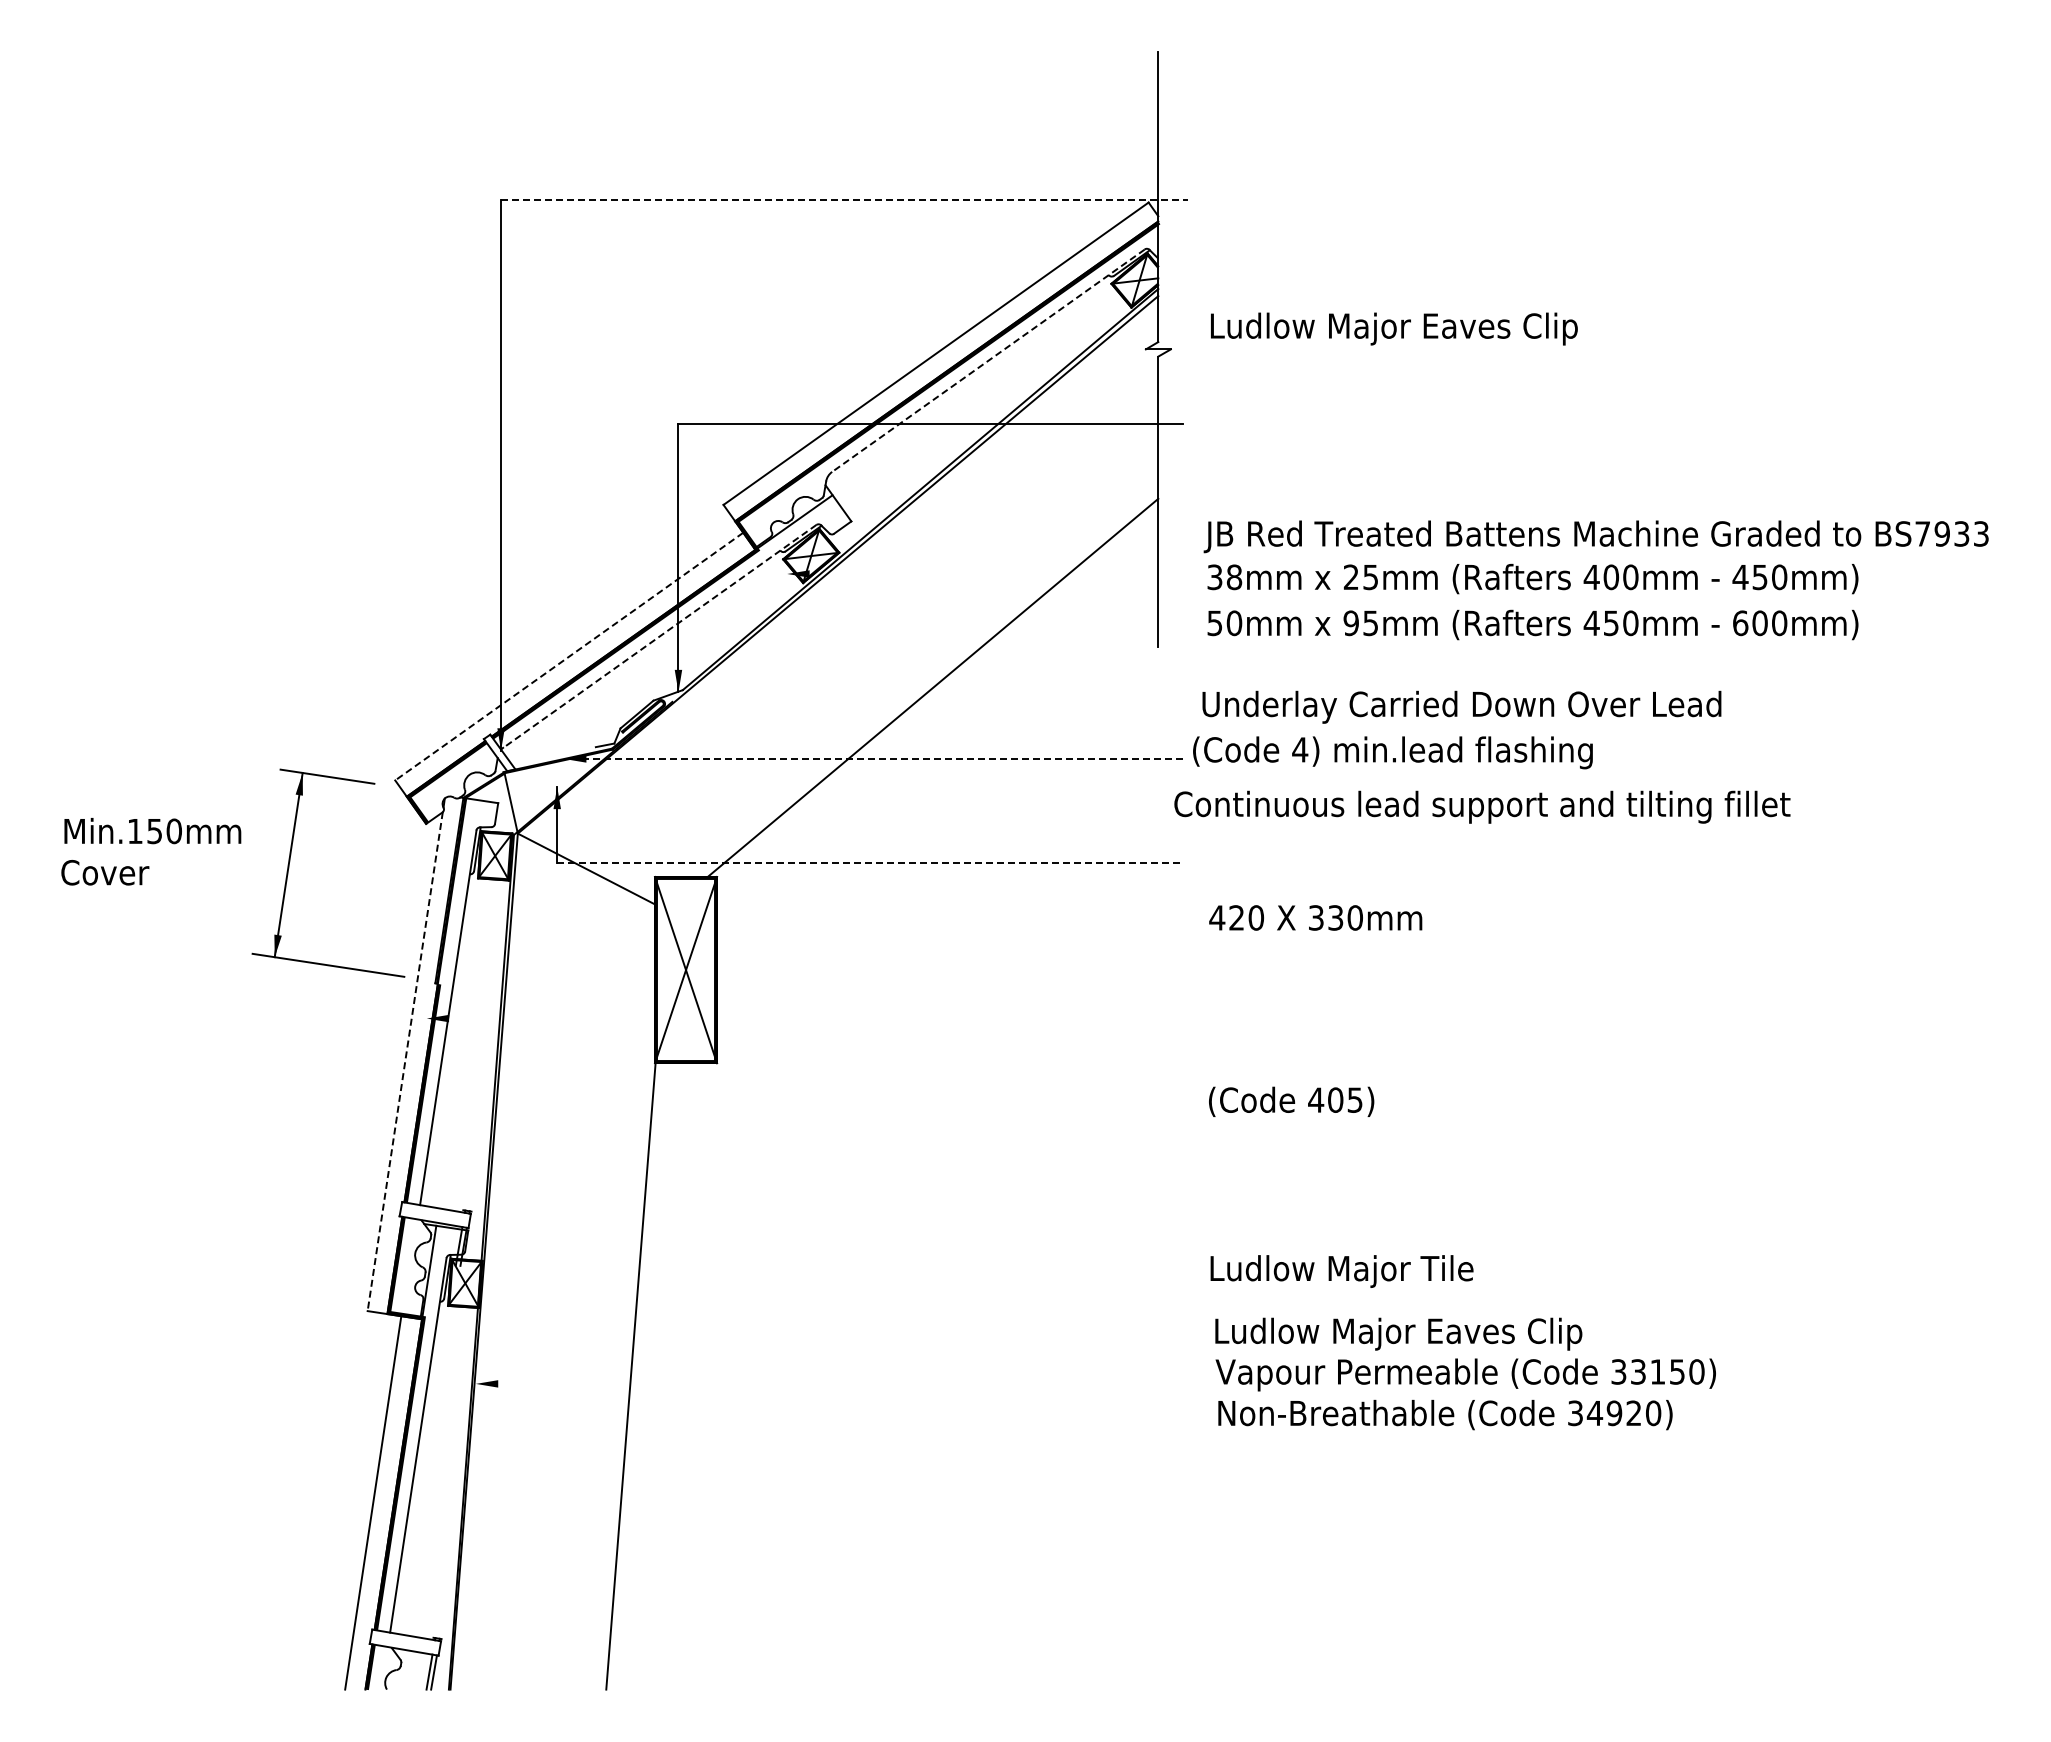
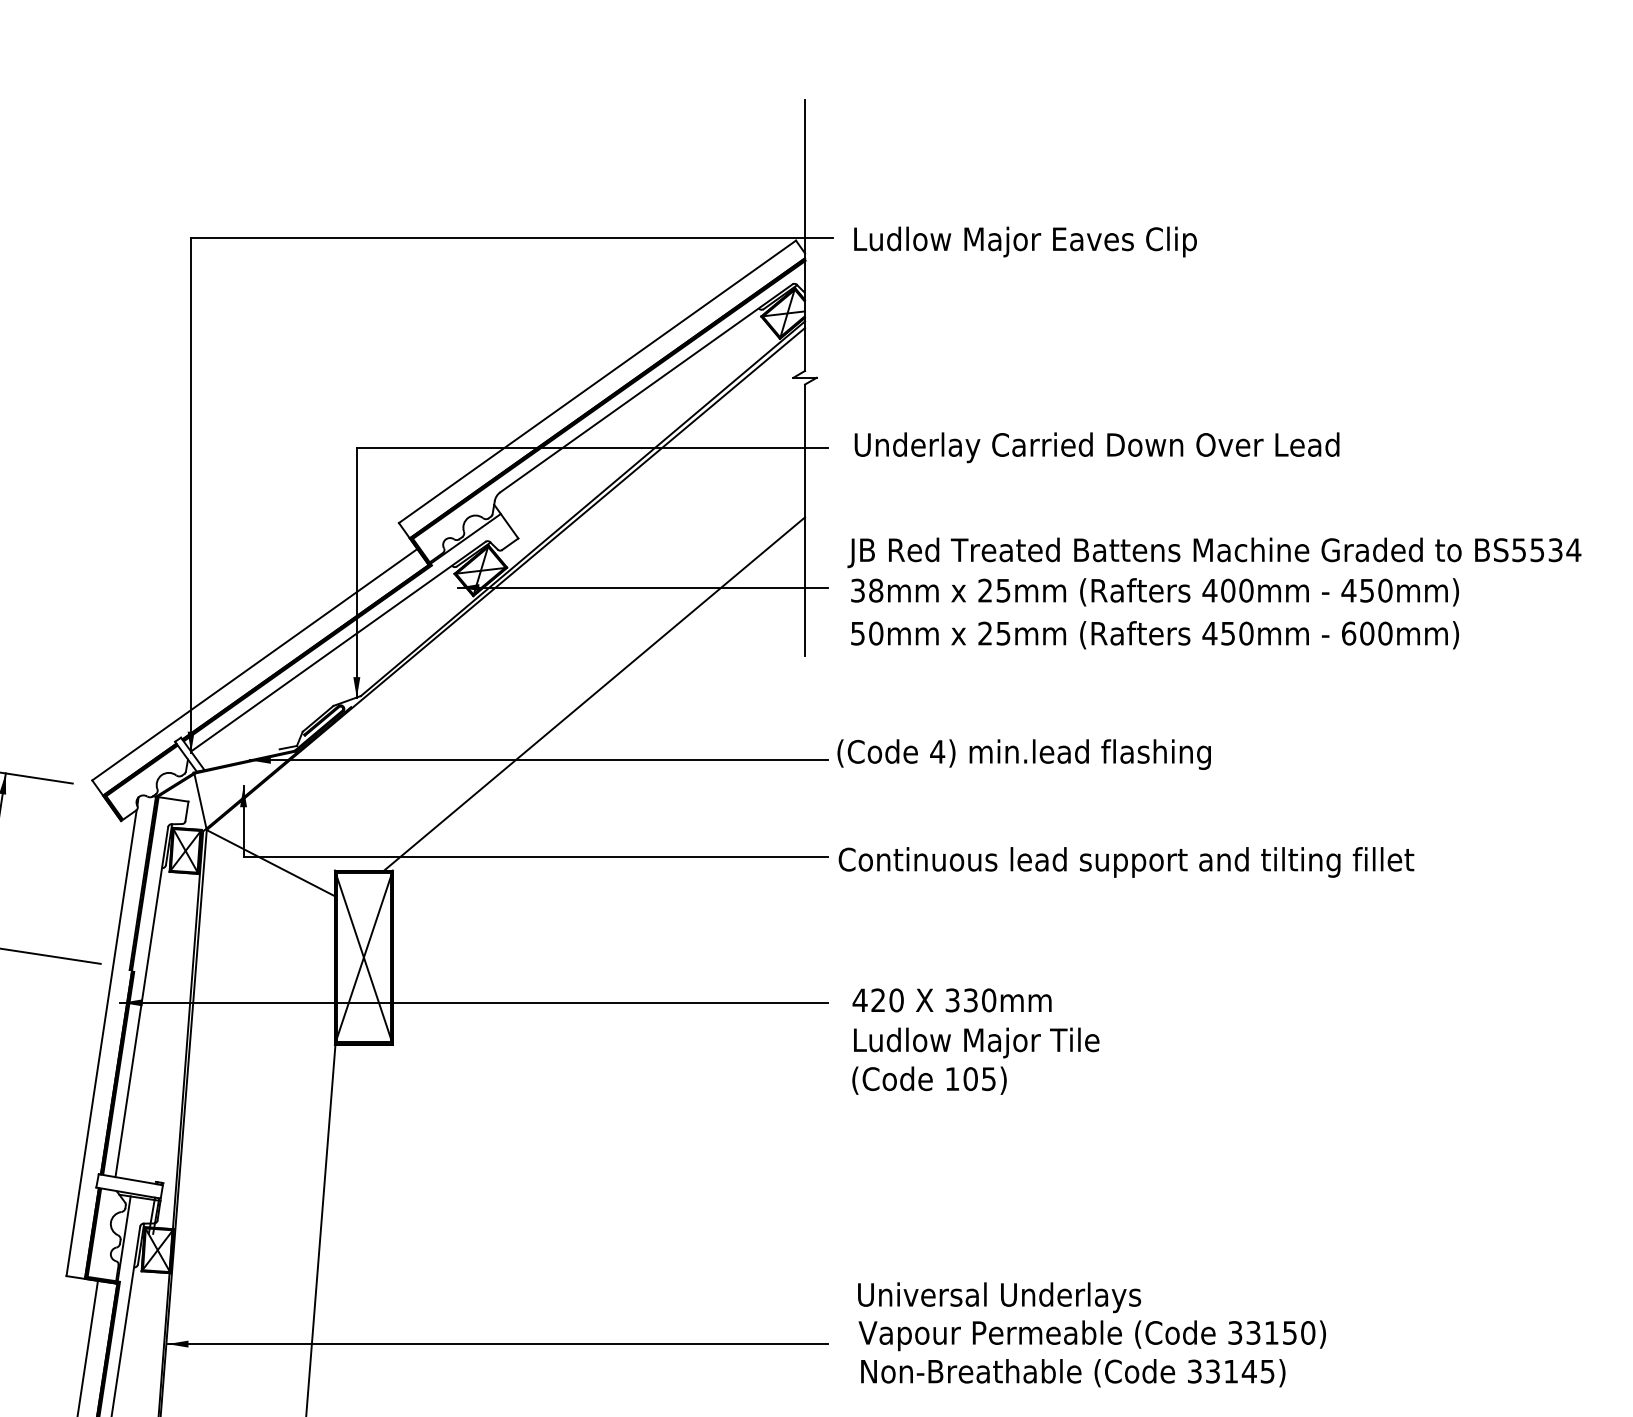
line: (844, 200) -> (511, 238), dashed -> solid
text: (1394, 328) -> (1025, 241), moved
line: (988, 360) -> (646, 388), dashed -> solid
text: (1952, 533) -> (1546, 549), BS7933 -> BS5534
line: (985, 573) -> (643, 587), added
text: (1350, 623) -> (984, 633), 95mm -> 25mm
line: (660, 636) -> (340, 645), dashed -> solid
line: (569, 656) -> (255, 664), dashed -> solid
text: (1461, 706) -> (1096, 446), moved
line: (873, 758) -> (539, 759), dashed -> solid
text: (1482, 806) -> (1126, 861), moved
line: (870, 862) -> (536, 857), dashed -> solid
text: (1315, 917) -> (951, 999), moved
line: (803, 1018) -> (473, 1002), added
line: (405, 1062) -> (101, 1043), dashed -> solid
text: (1316, 1099) -> (952, 1078), 405) -> 105)
text: (1341, 1271) -> (976, 1042), moved
text: (1398, 1333) -> (1029, 1297), Ludlow Major Eaves Clip -> Universal Underlays
line: (829, 1383) -> (497, 1343), added
text: (1623, 1413) -> (1239, 1371), 34920) -> 33145)

